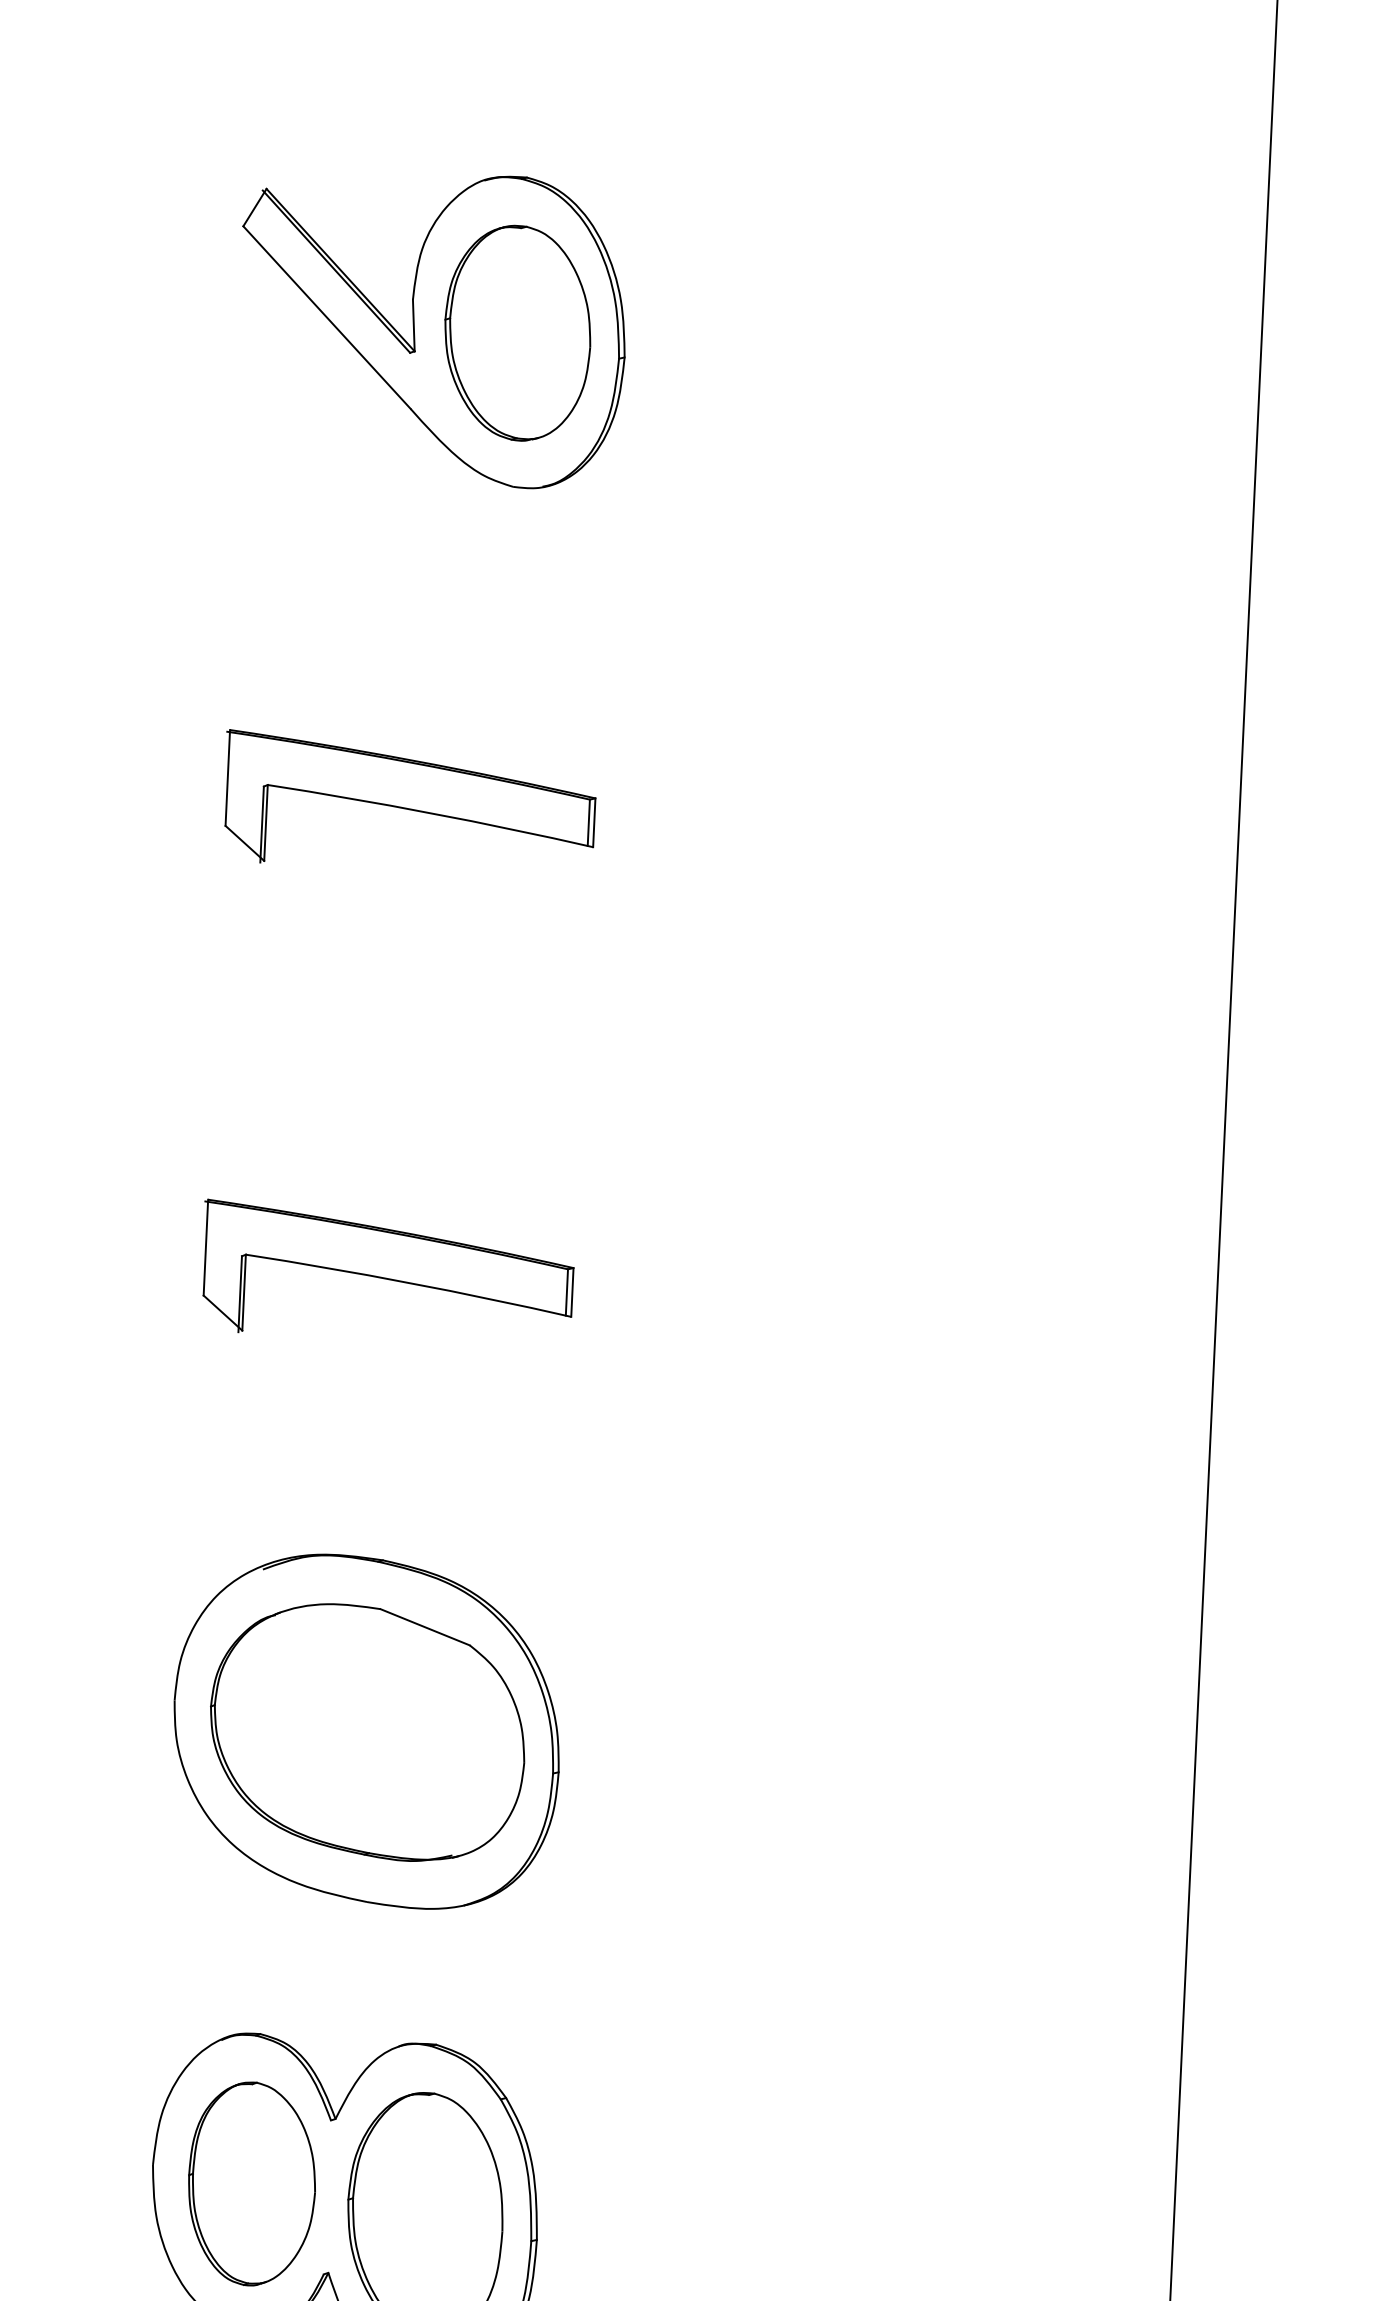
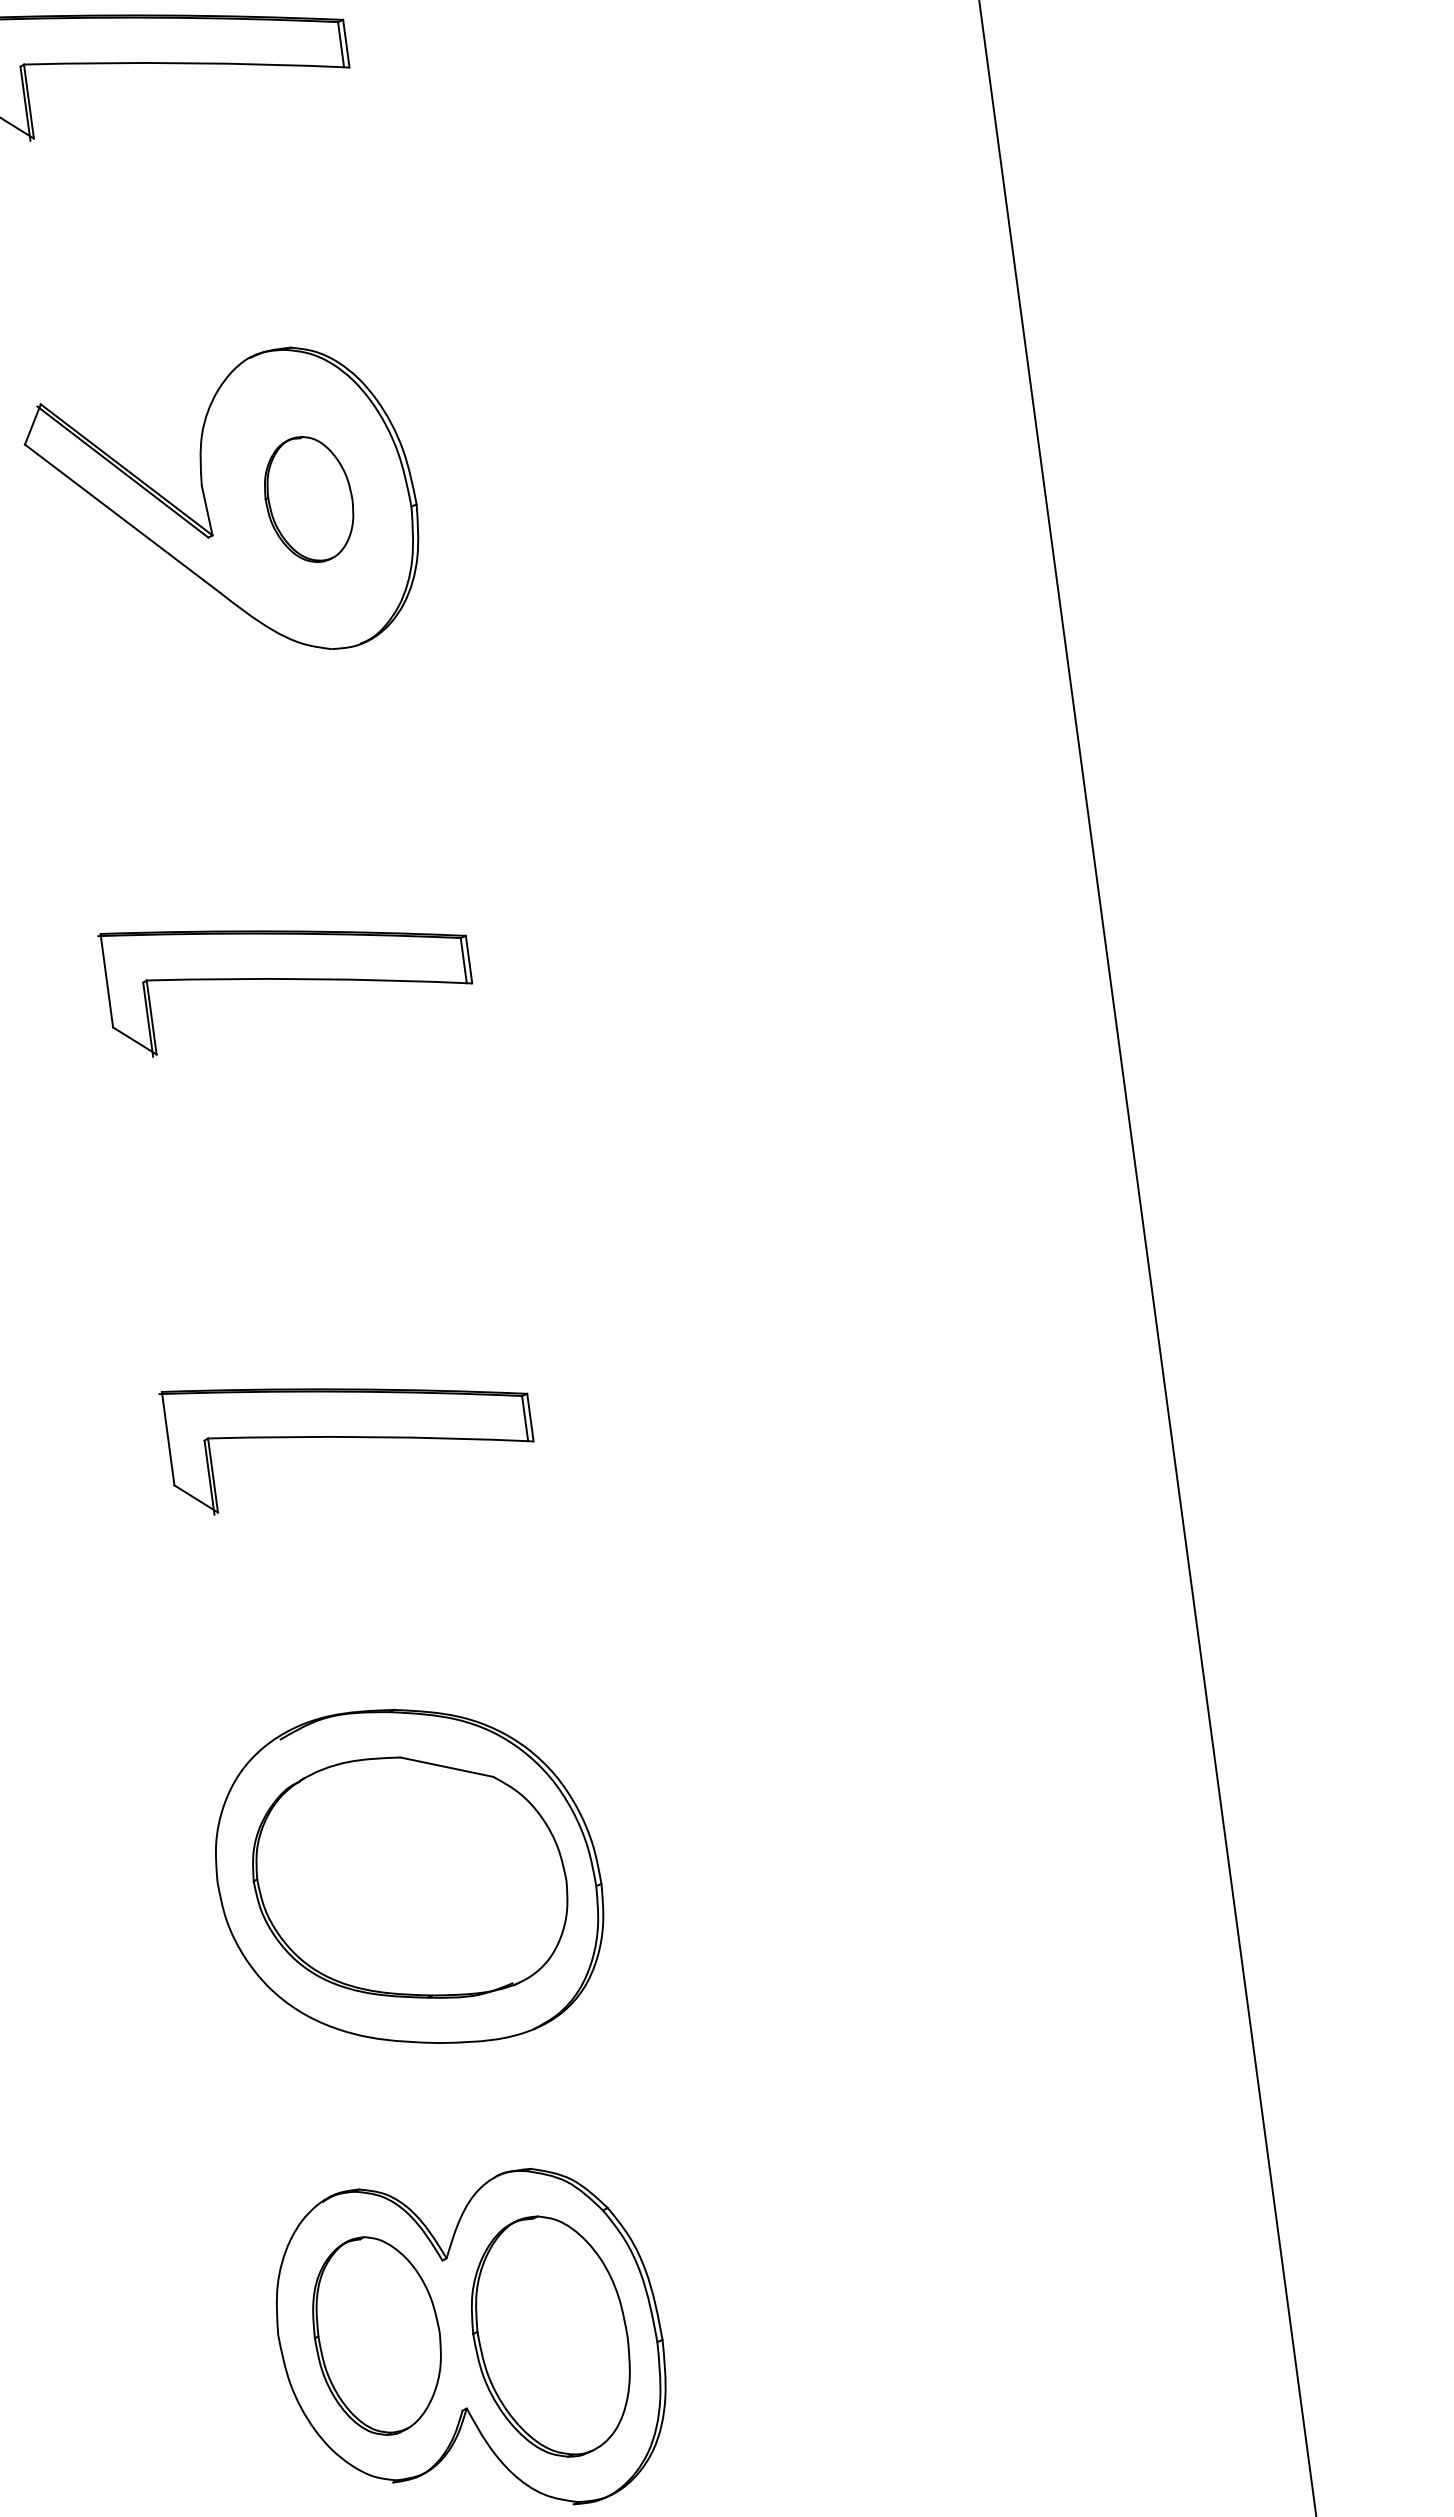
part: (517, 332) -> (308, 499), size x0.6

